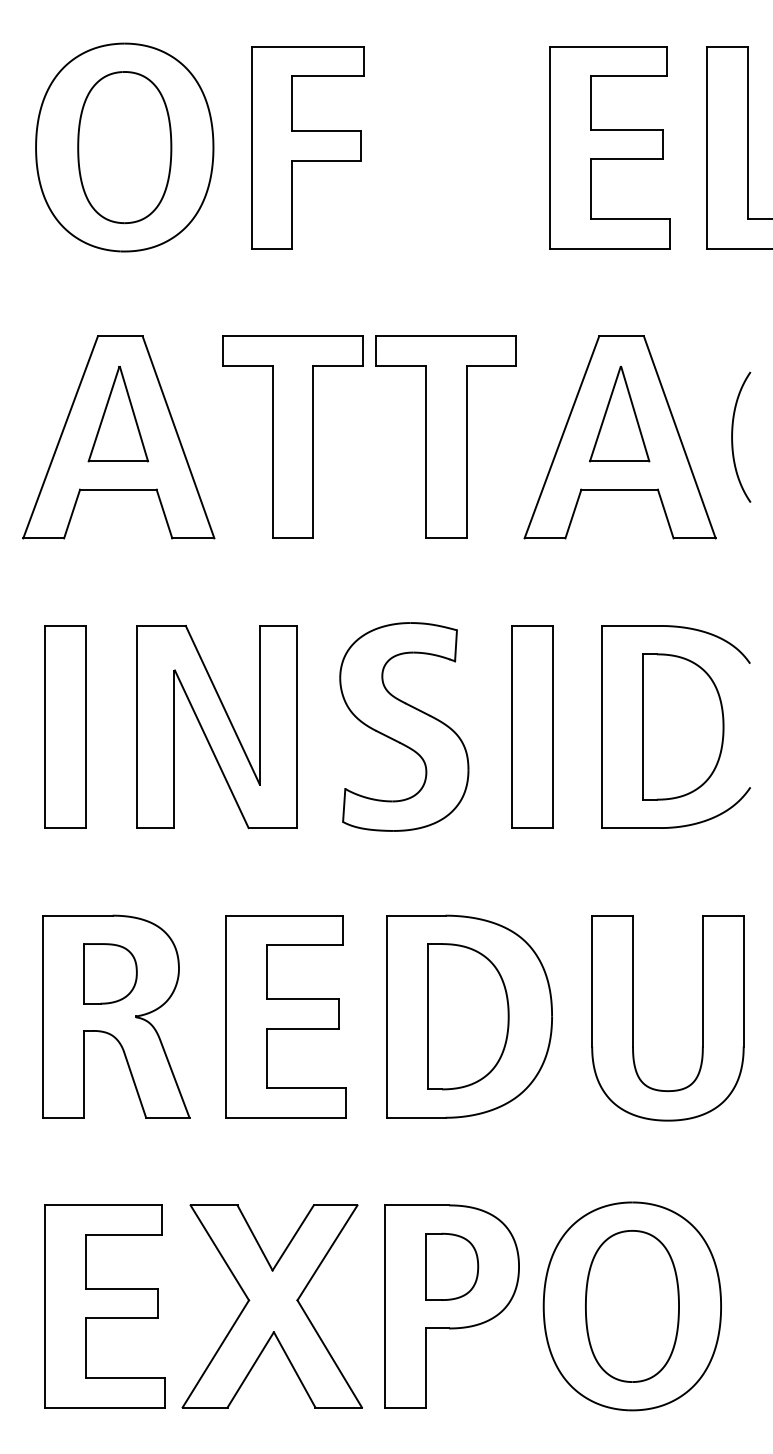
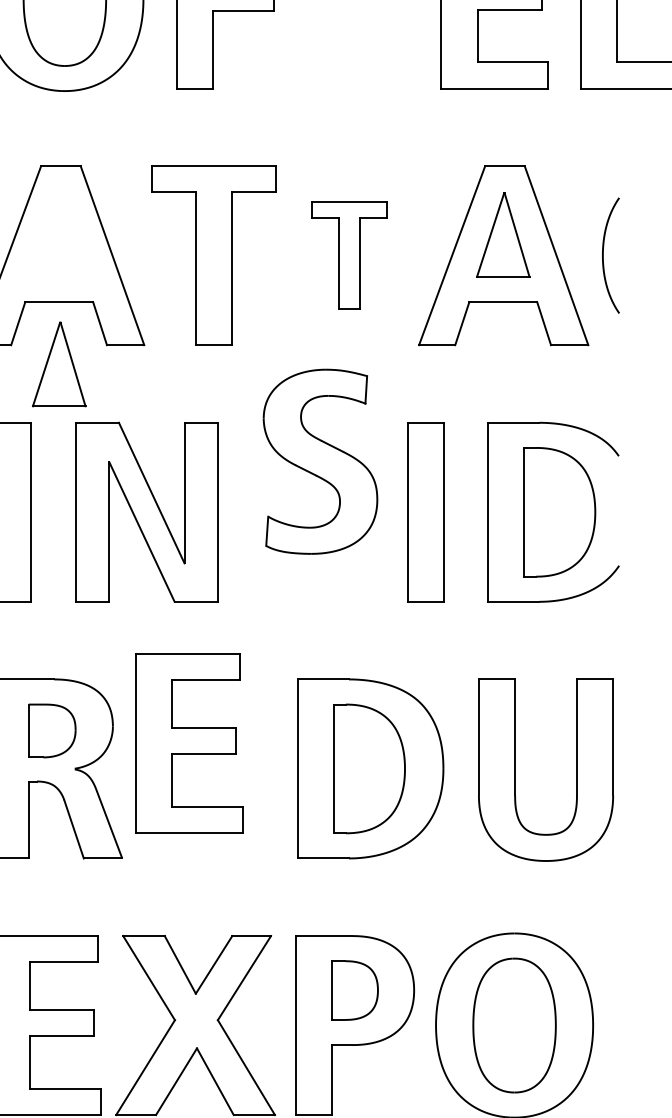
part: (117, 414) -> (58, 364), moved
part: (445, 436) -> (349, 254), size x0.6
part: (404, 726) -> (320, 461), moved
part: (285, 1016) -> (188, 743), moved

